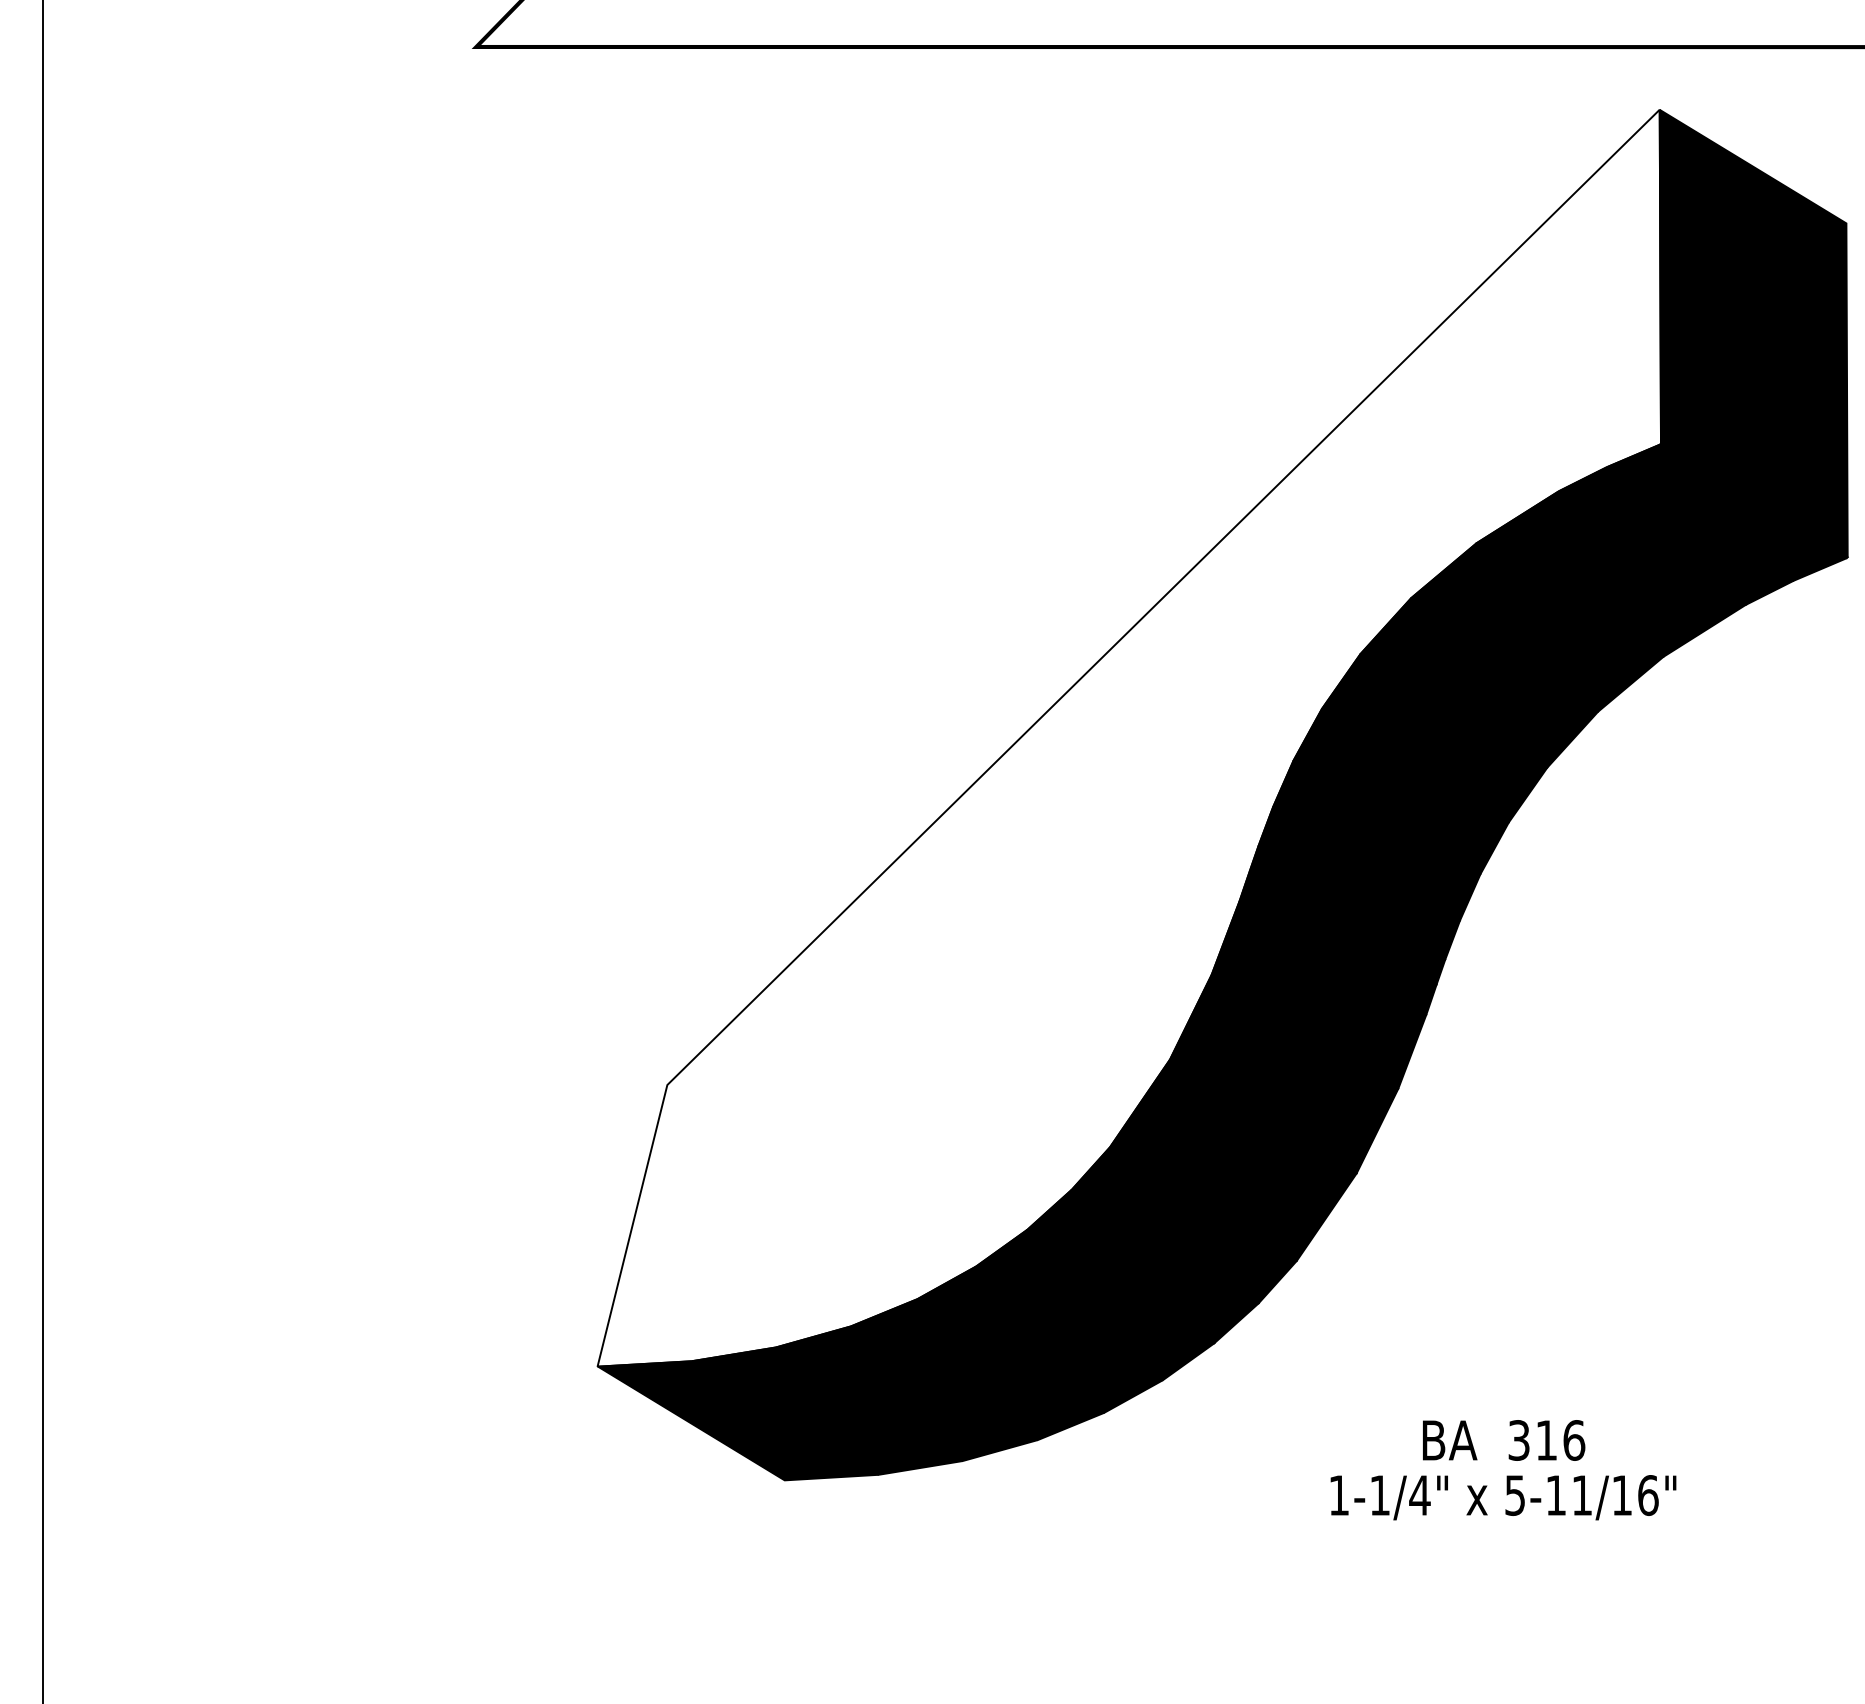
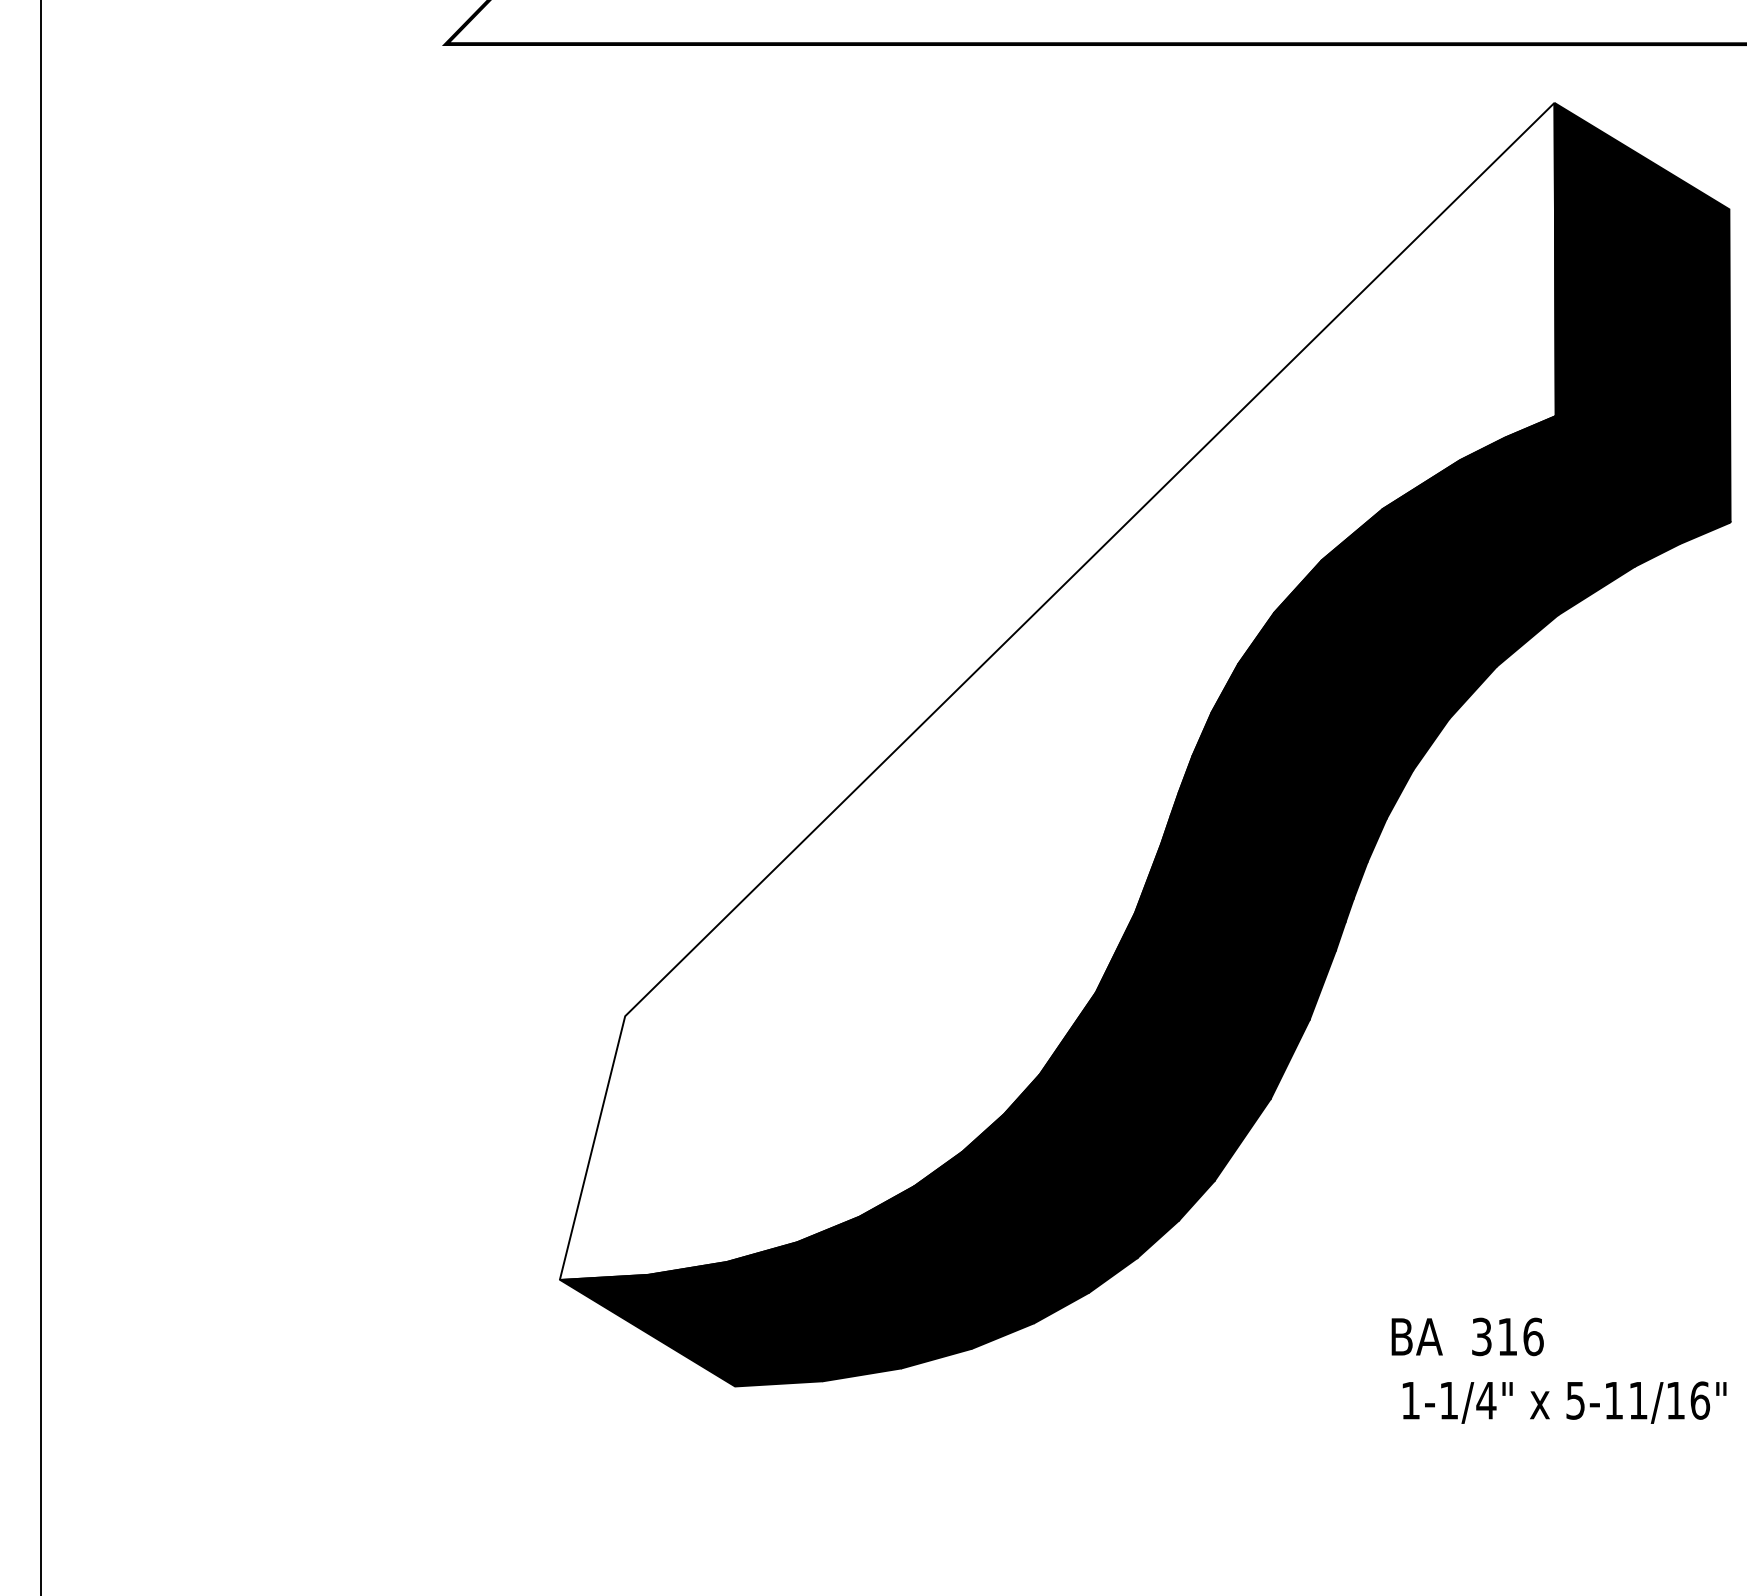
text: (1504, 1440) -> (1468, 1336), moved
text: (1503, 1497) -> (1564, 1402), moved

